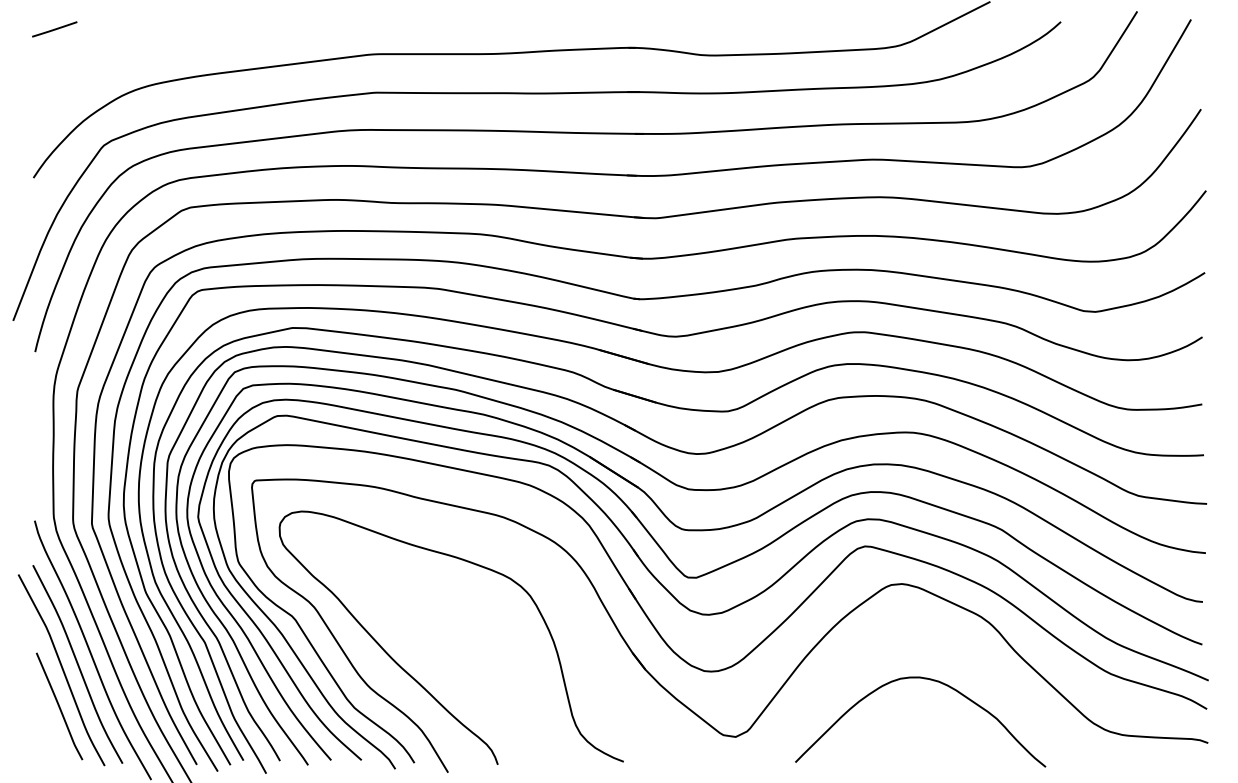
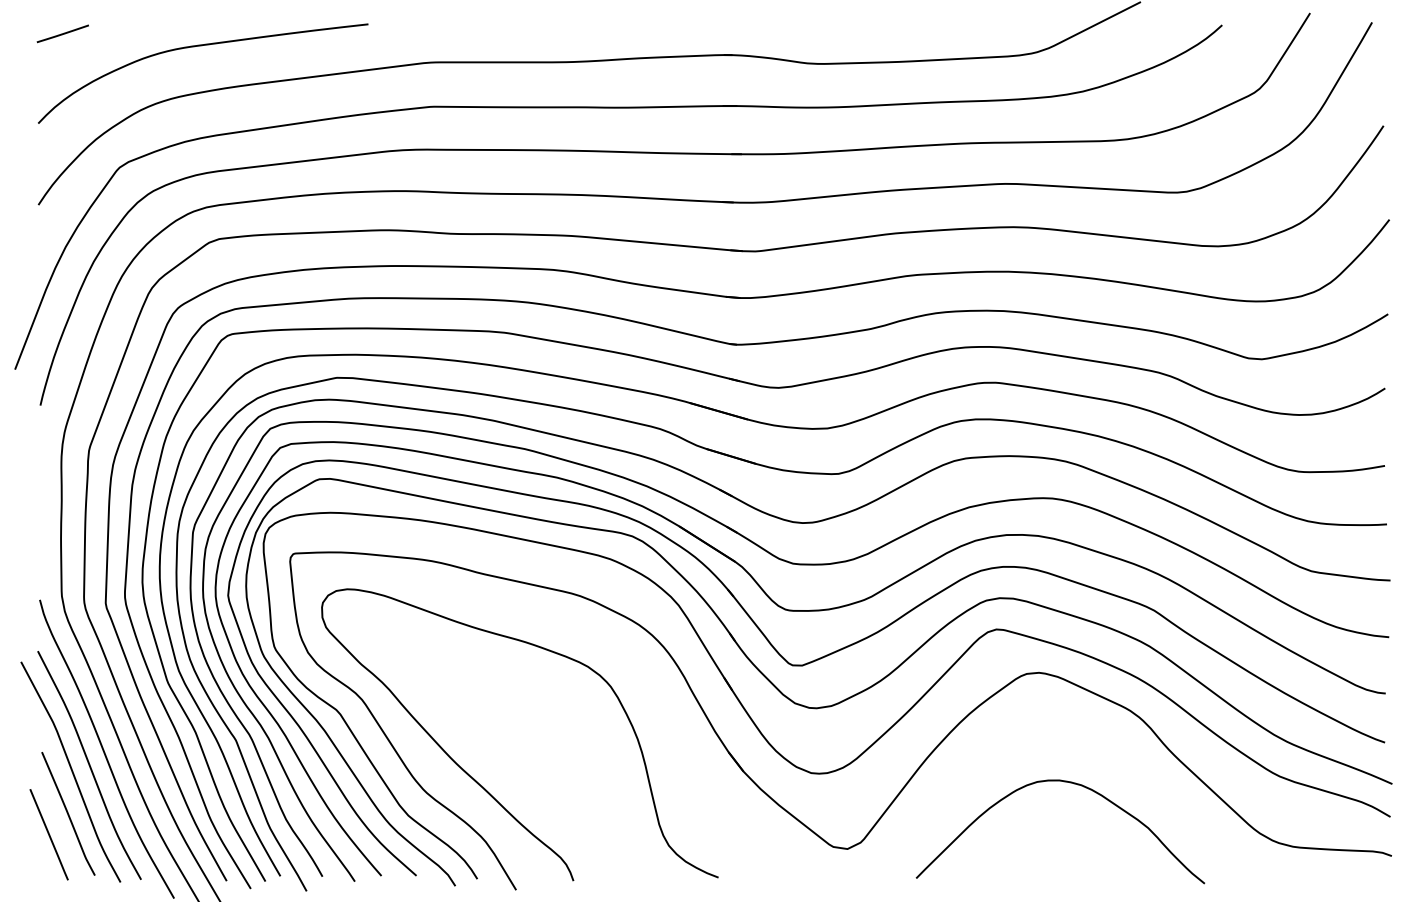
curve: (176, 40) -> (203, 46), added
line: (42, 724) -> (48, 834), added

